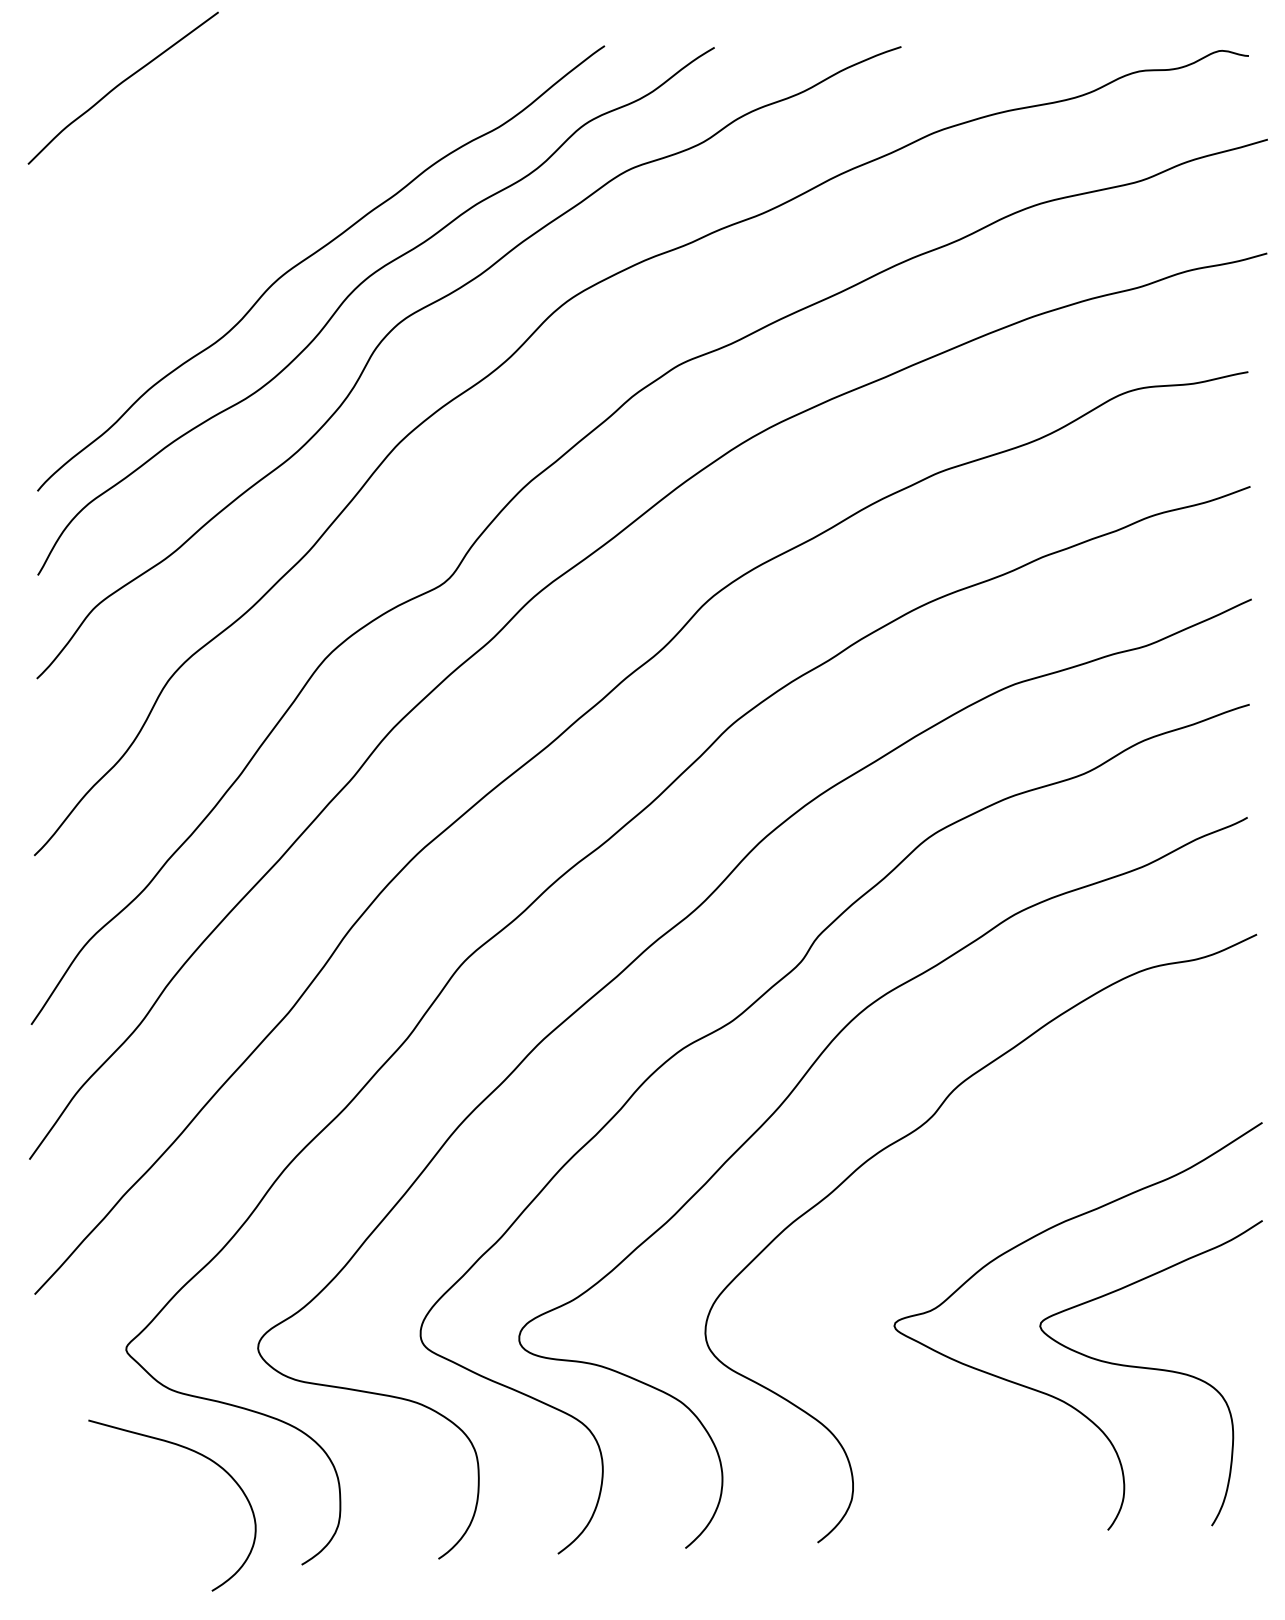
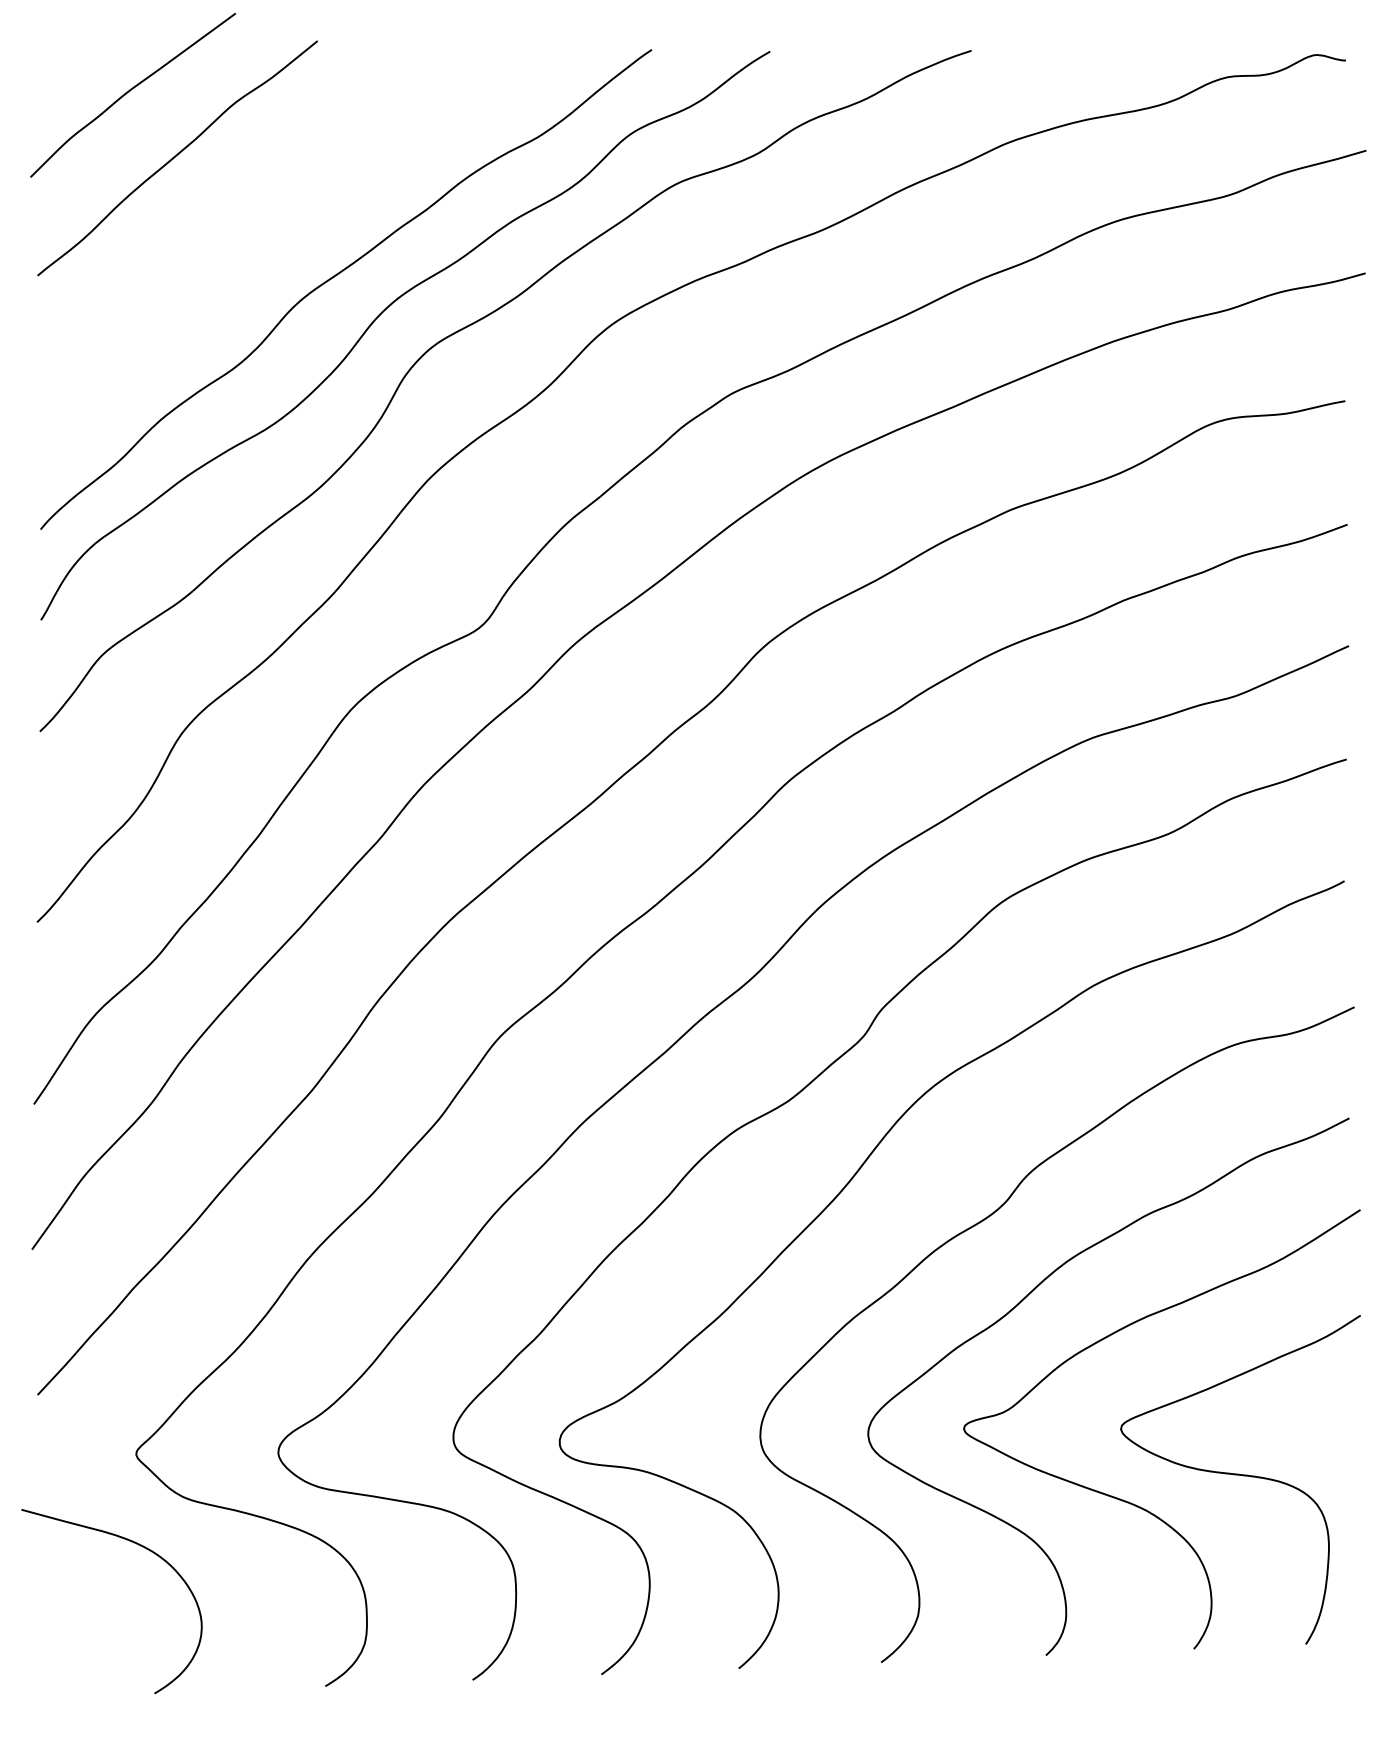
curve: (163, 145) -> (176, 156), added
curve: (956, 1201) -> (1030, 1294), added
curve: (197, 1453) -> (138, 1545), moved

